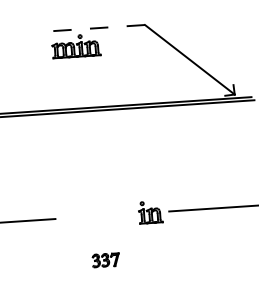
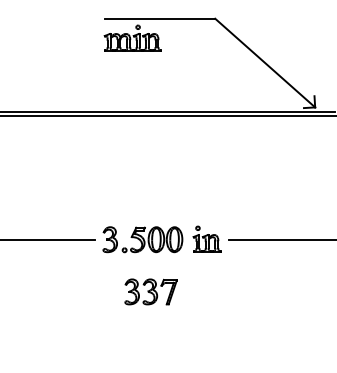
line: (97, 27) -> (159, 18), dashed -> solid
part: (95, 216) -> (142, 239), added
part: (105, 259) -> (150, 291), size x1.67

